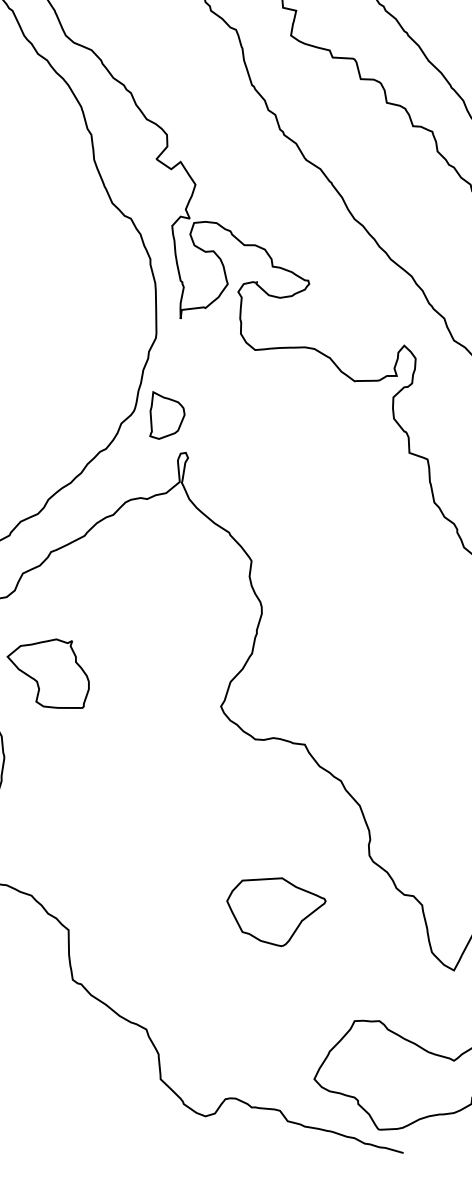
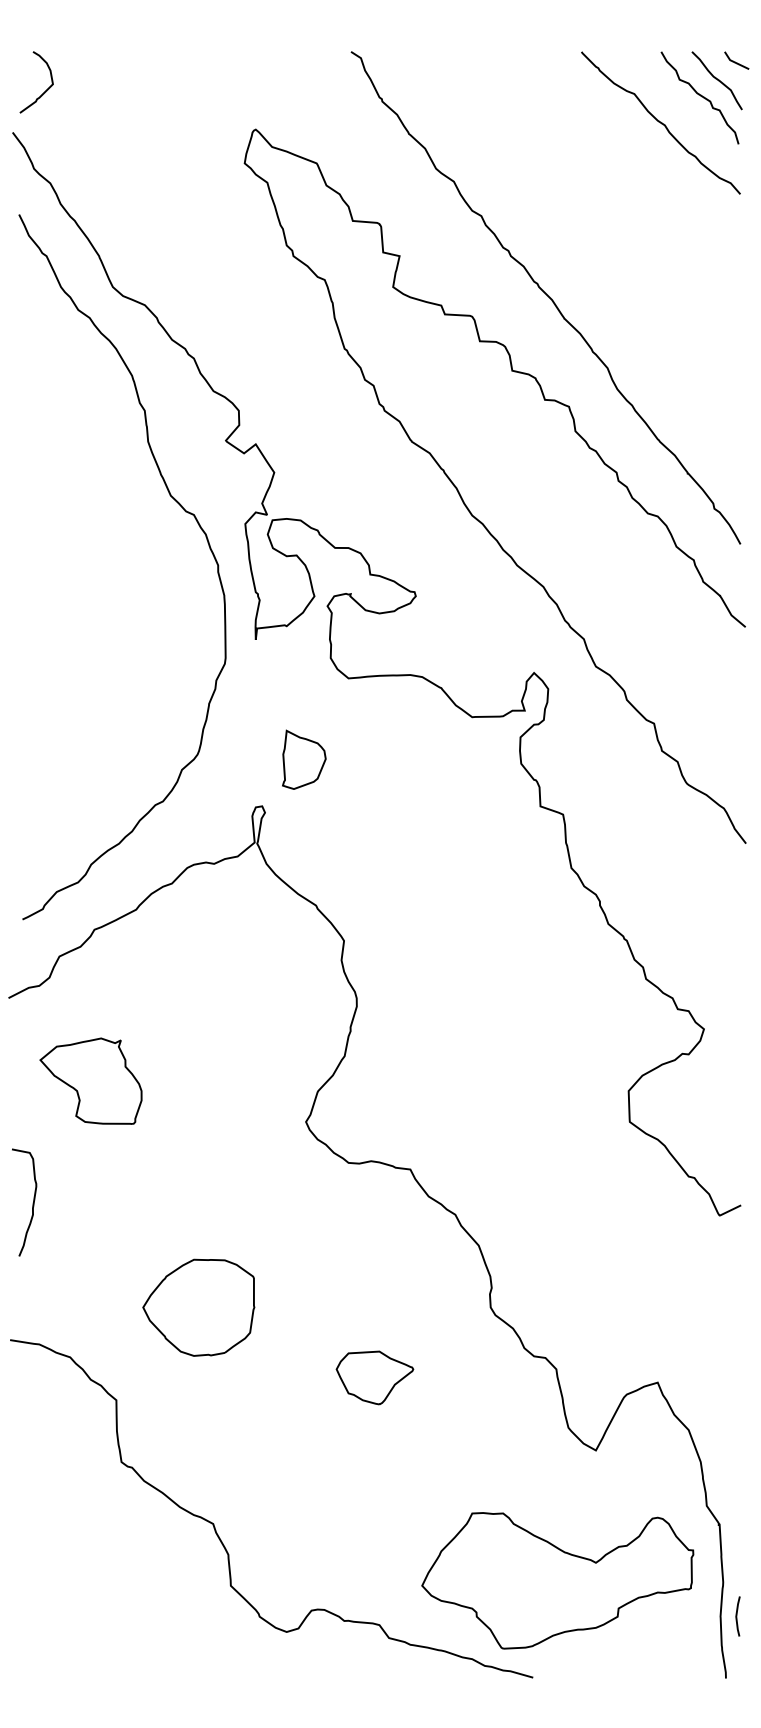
part: (167, 415) -> (304, 759), moved
part: (134, 855) -> (198, 1307), added
part: (276, 911) -> (374, 1377), size x0.62

